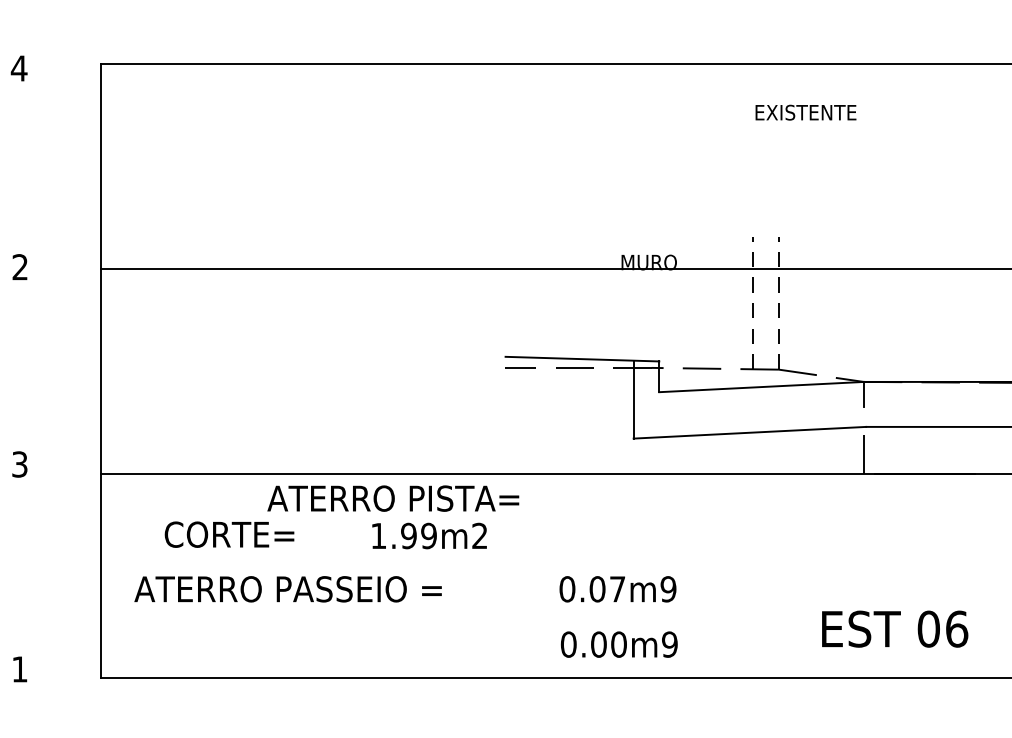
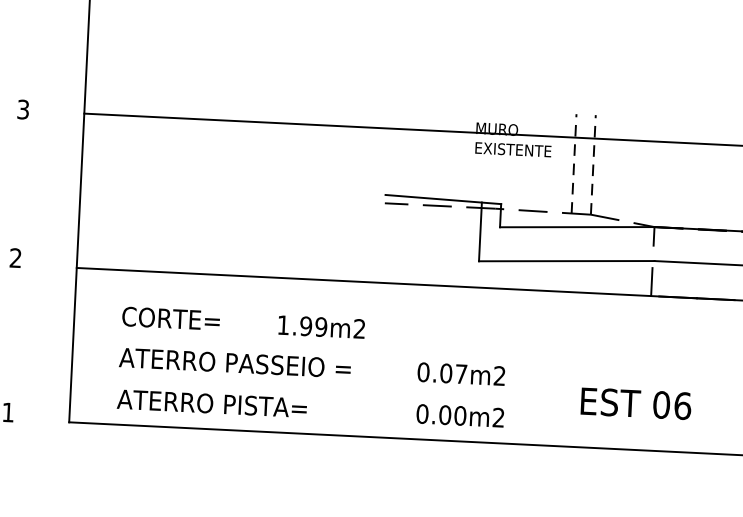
text: (805, 112) -> (513, 149), moved
text: (19, 267) -> (22, 109), 2 -> 3
text: (19, 464) -> (15, 258), 3 -> 2
text: (393, 498) -> (212, 403), moved
text: (287, 589) -> (234, 363), moved
text: (668, 589) -> (499, 376), 0.07m9 -> 0.07m2
text: (895, 628) -> (636, 403), moved
text: (669, 644) -> (498, 417), 0.00m9 -> 0.00m2

